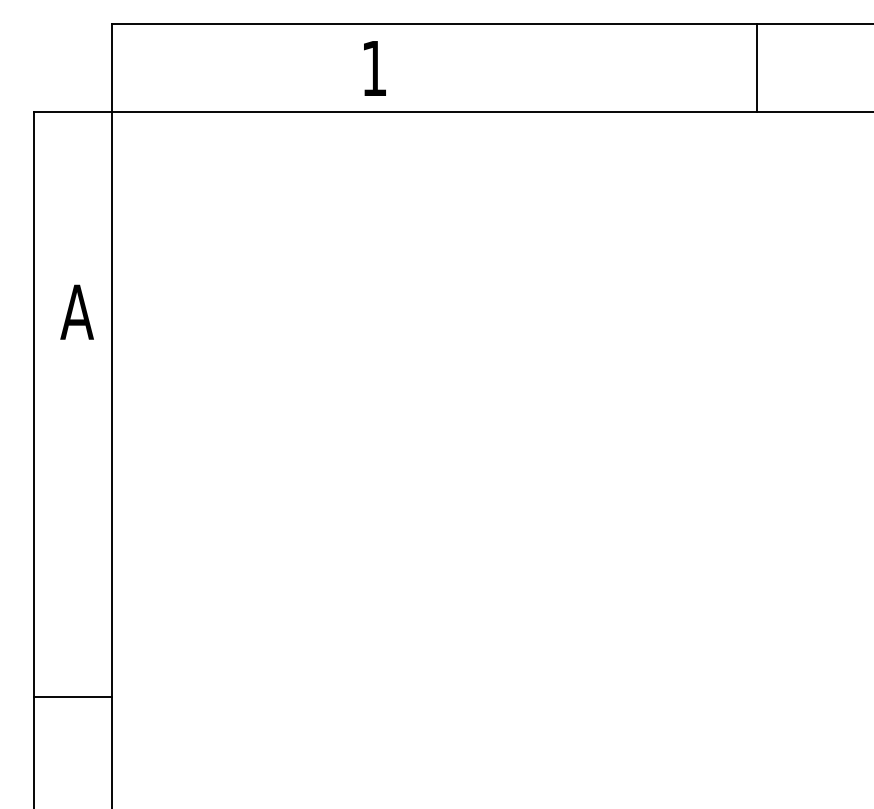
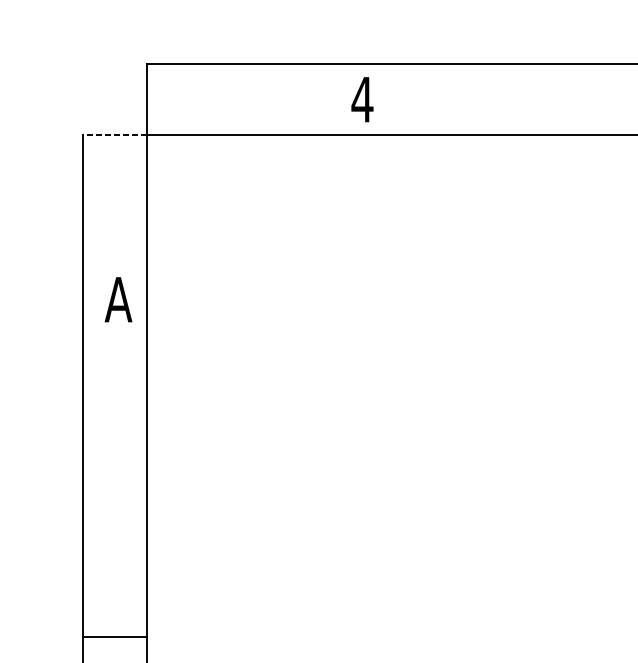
text: (373, 68) -> (361, 99), 1 -> 4
line: (72, 111) -> (114, 134), solid -> dashed
line: (72, 697) -> (114, 637), moved

